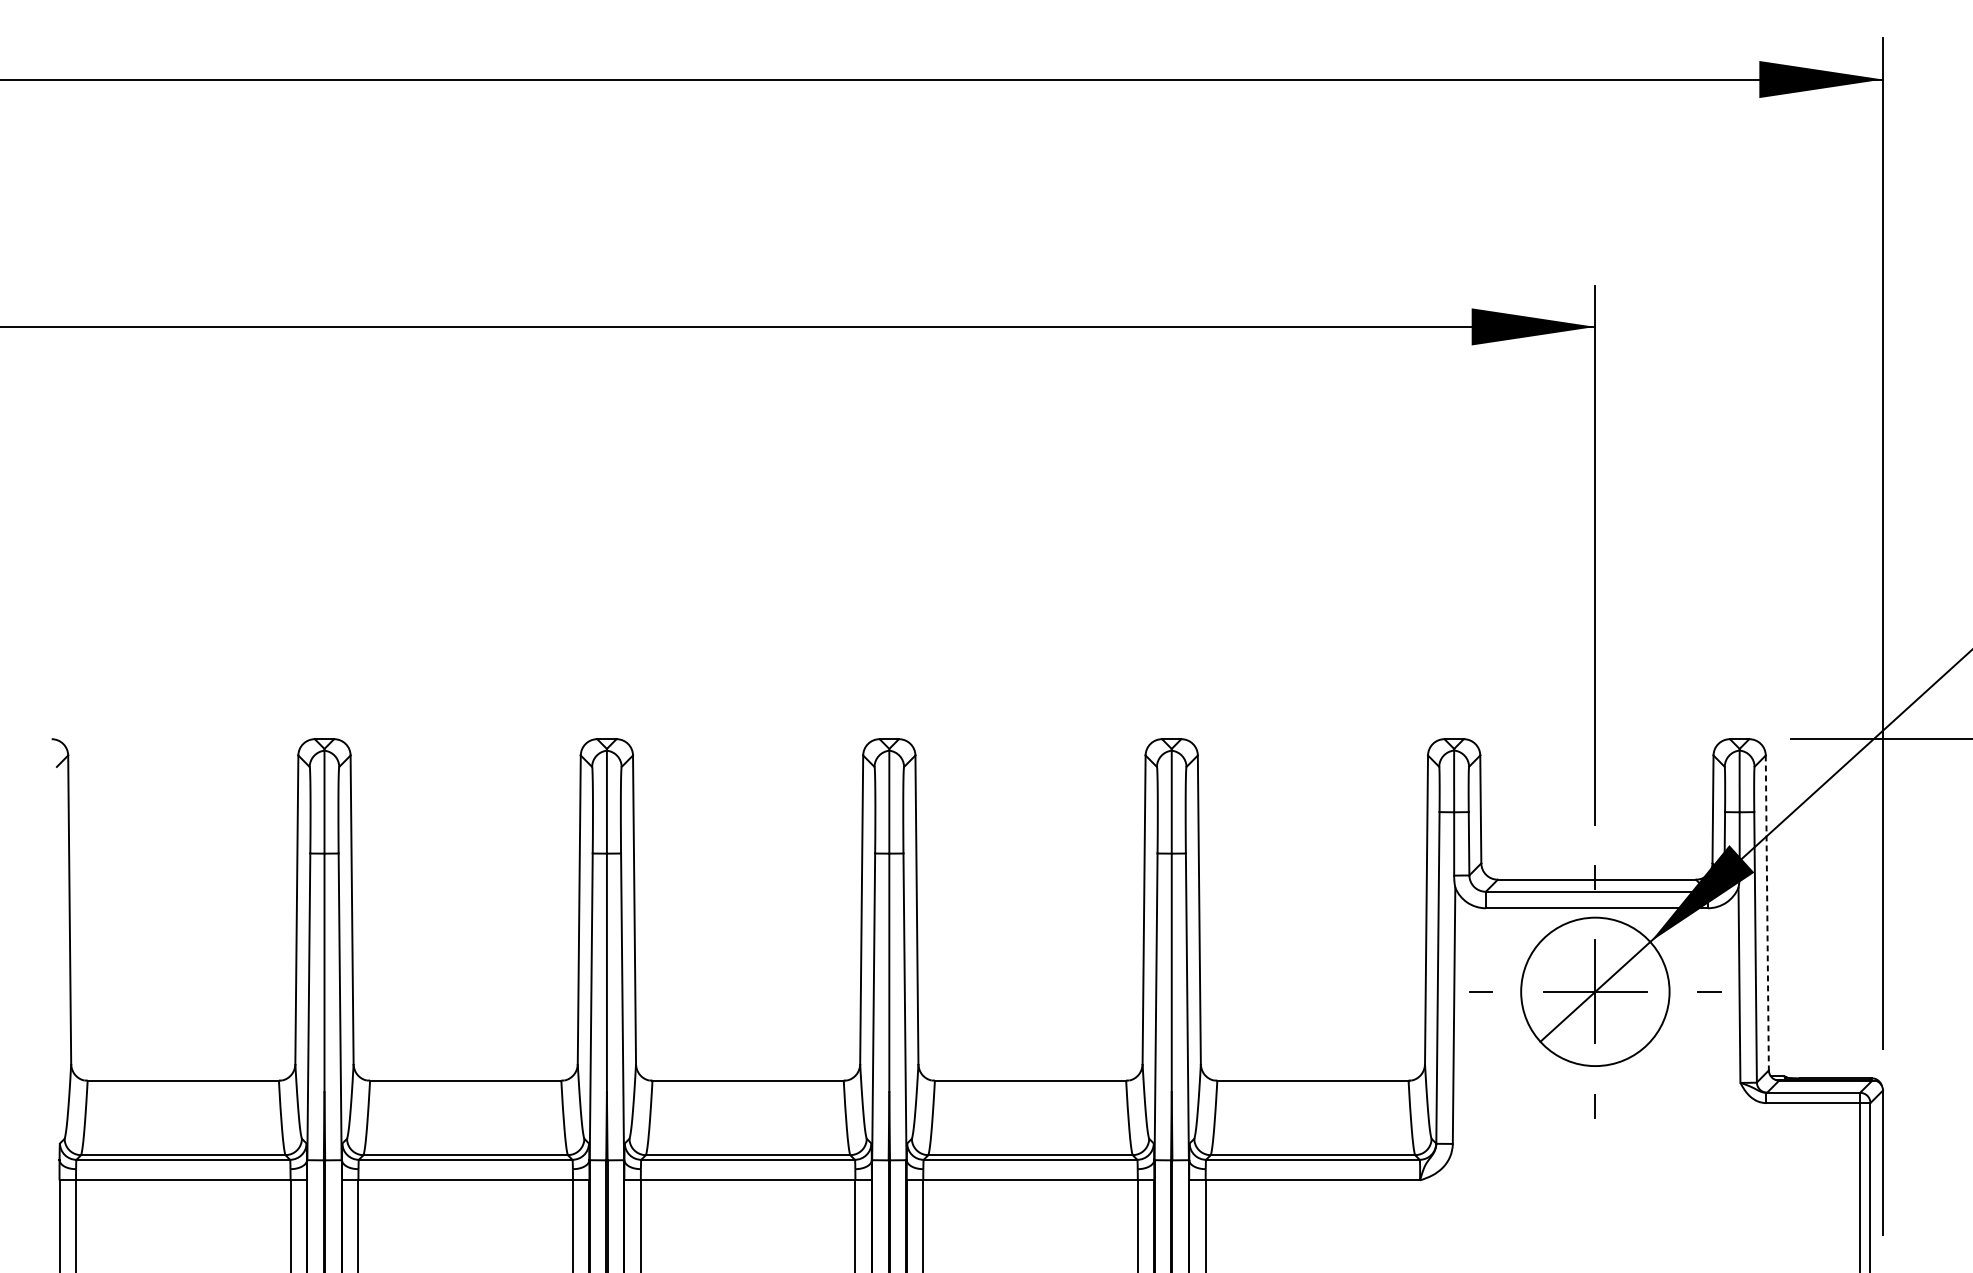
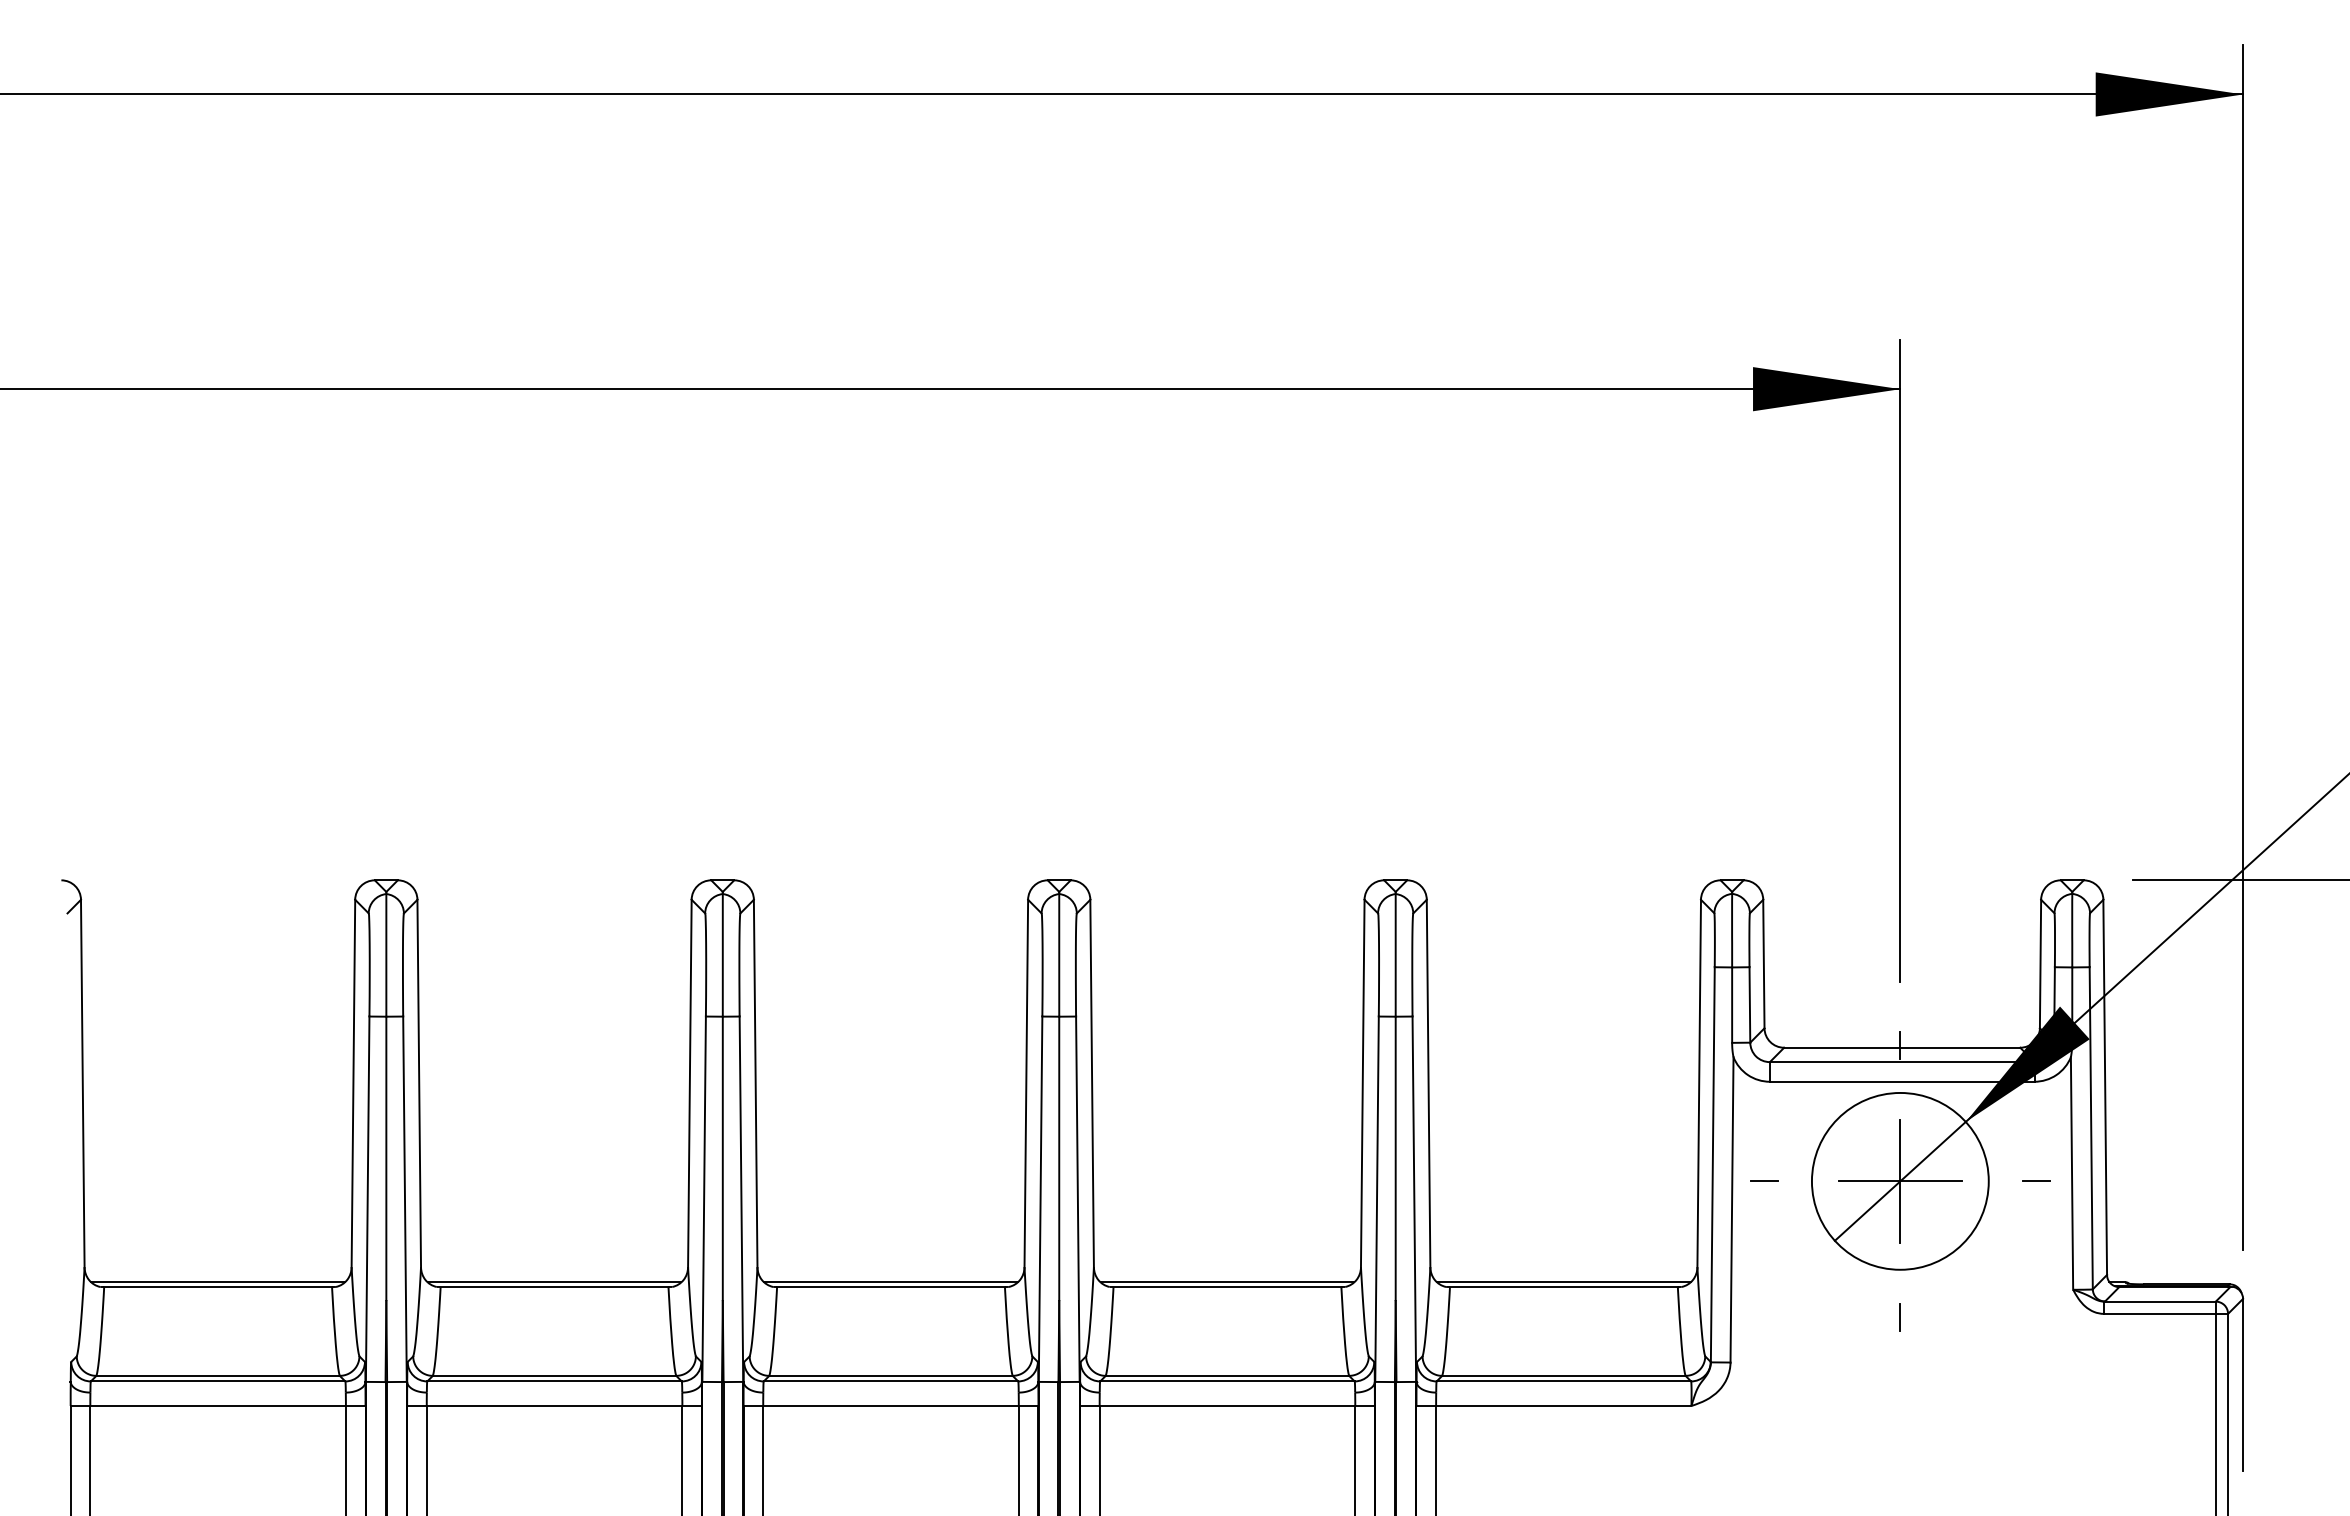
line: (1767, 913) -> (2105, 1087), dashed -> solid
line: (182, 1076) -> (217, 1282), added
line: (465, 1076) -> (554, 1282), added
line: (747, 1076) -> (890, 1282), added
line: (1030, 1076) -> (1227, 1282), added
line: (1312, 1076) -> (1563, 1282), added

